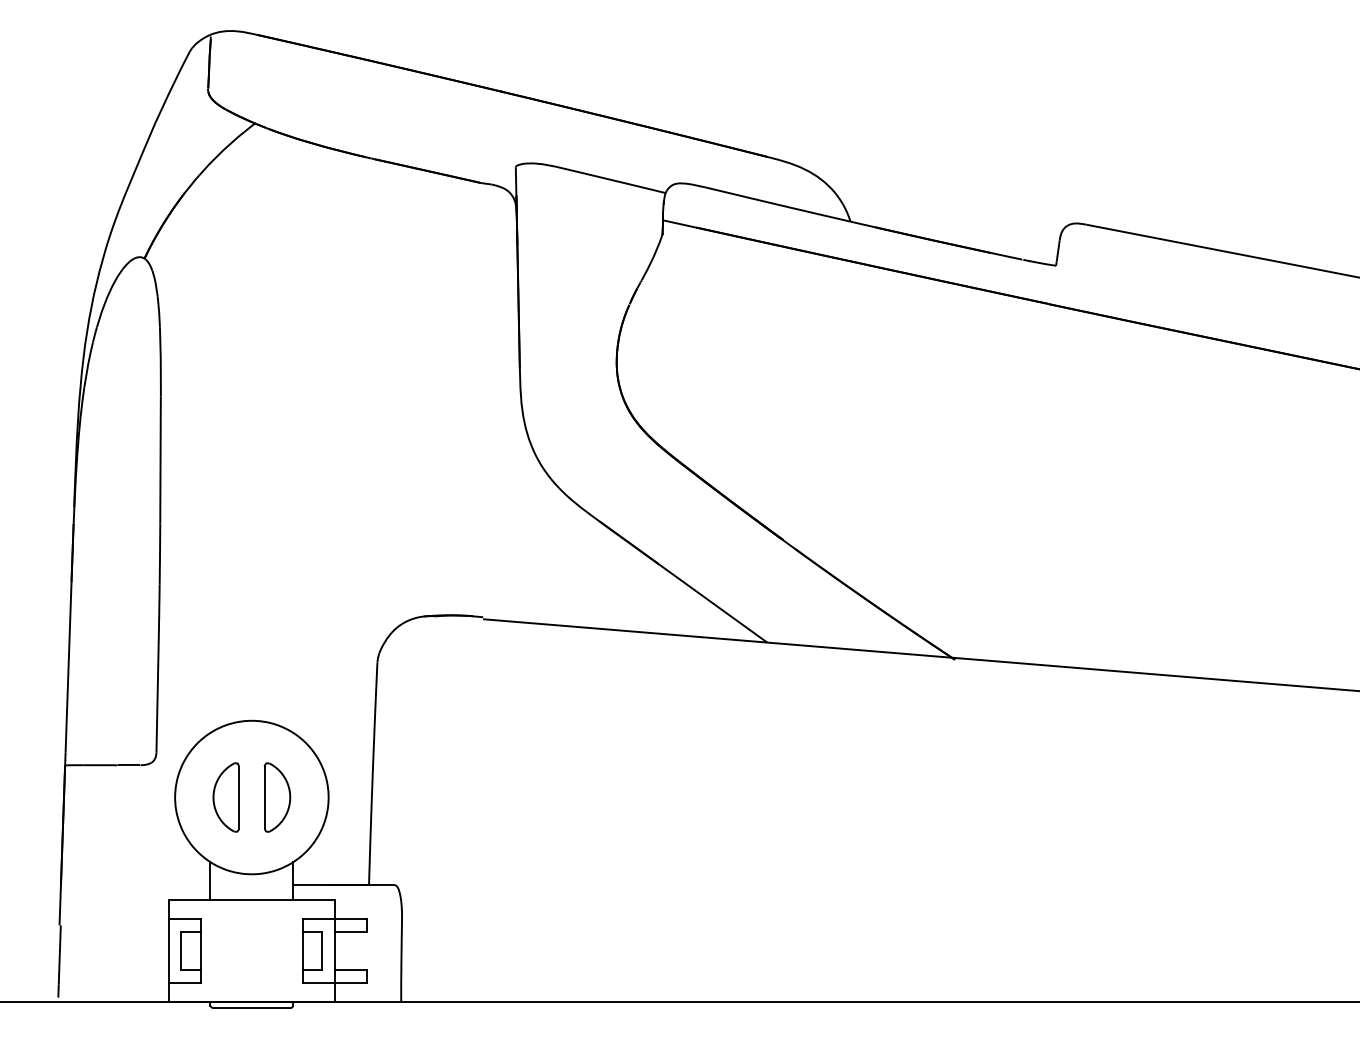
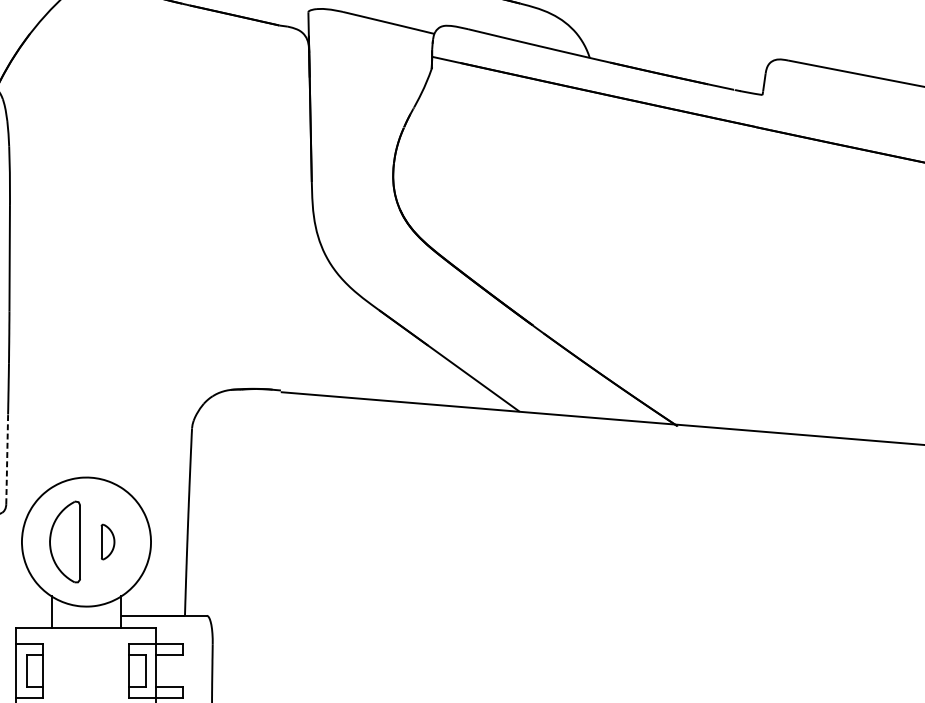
line: (157, 698) -> (7, 458), solid -> dashed
part: (225, 797) -> (64, 542), size x1.4
part: (277, 797) -> (108, 542), size x0.6

